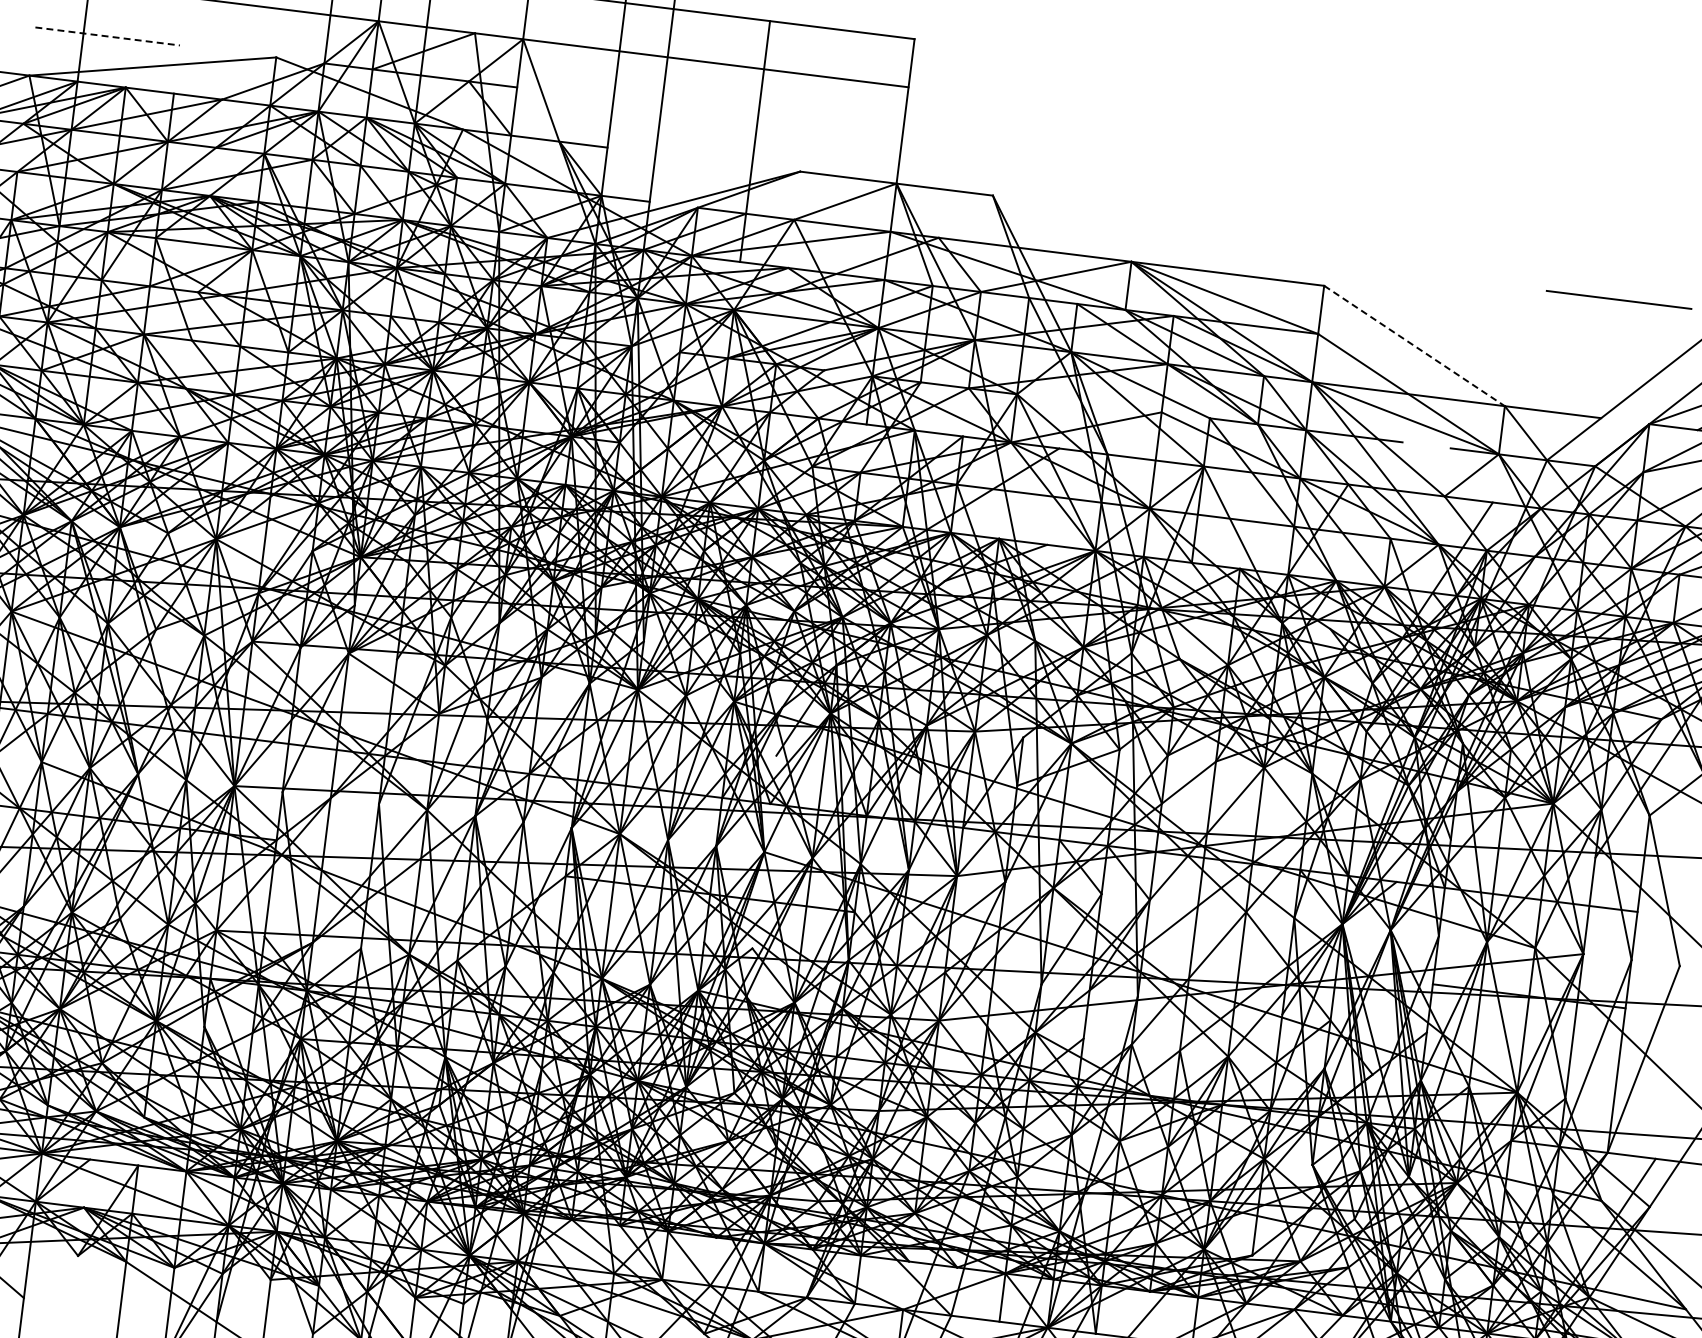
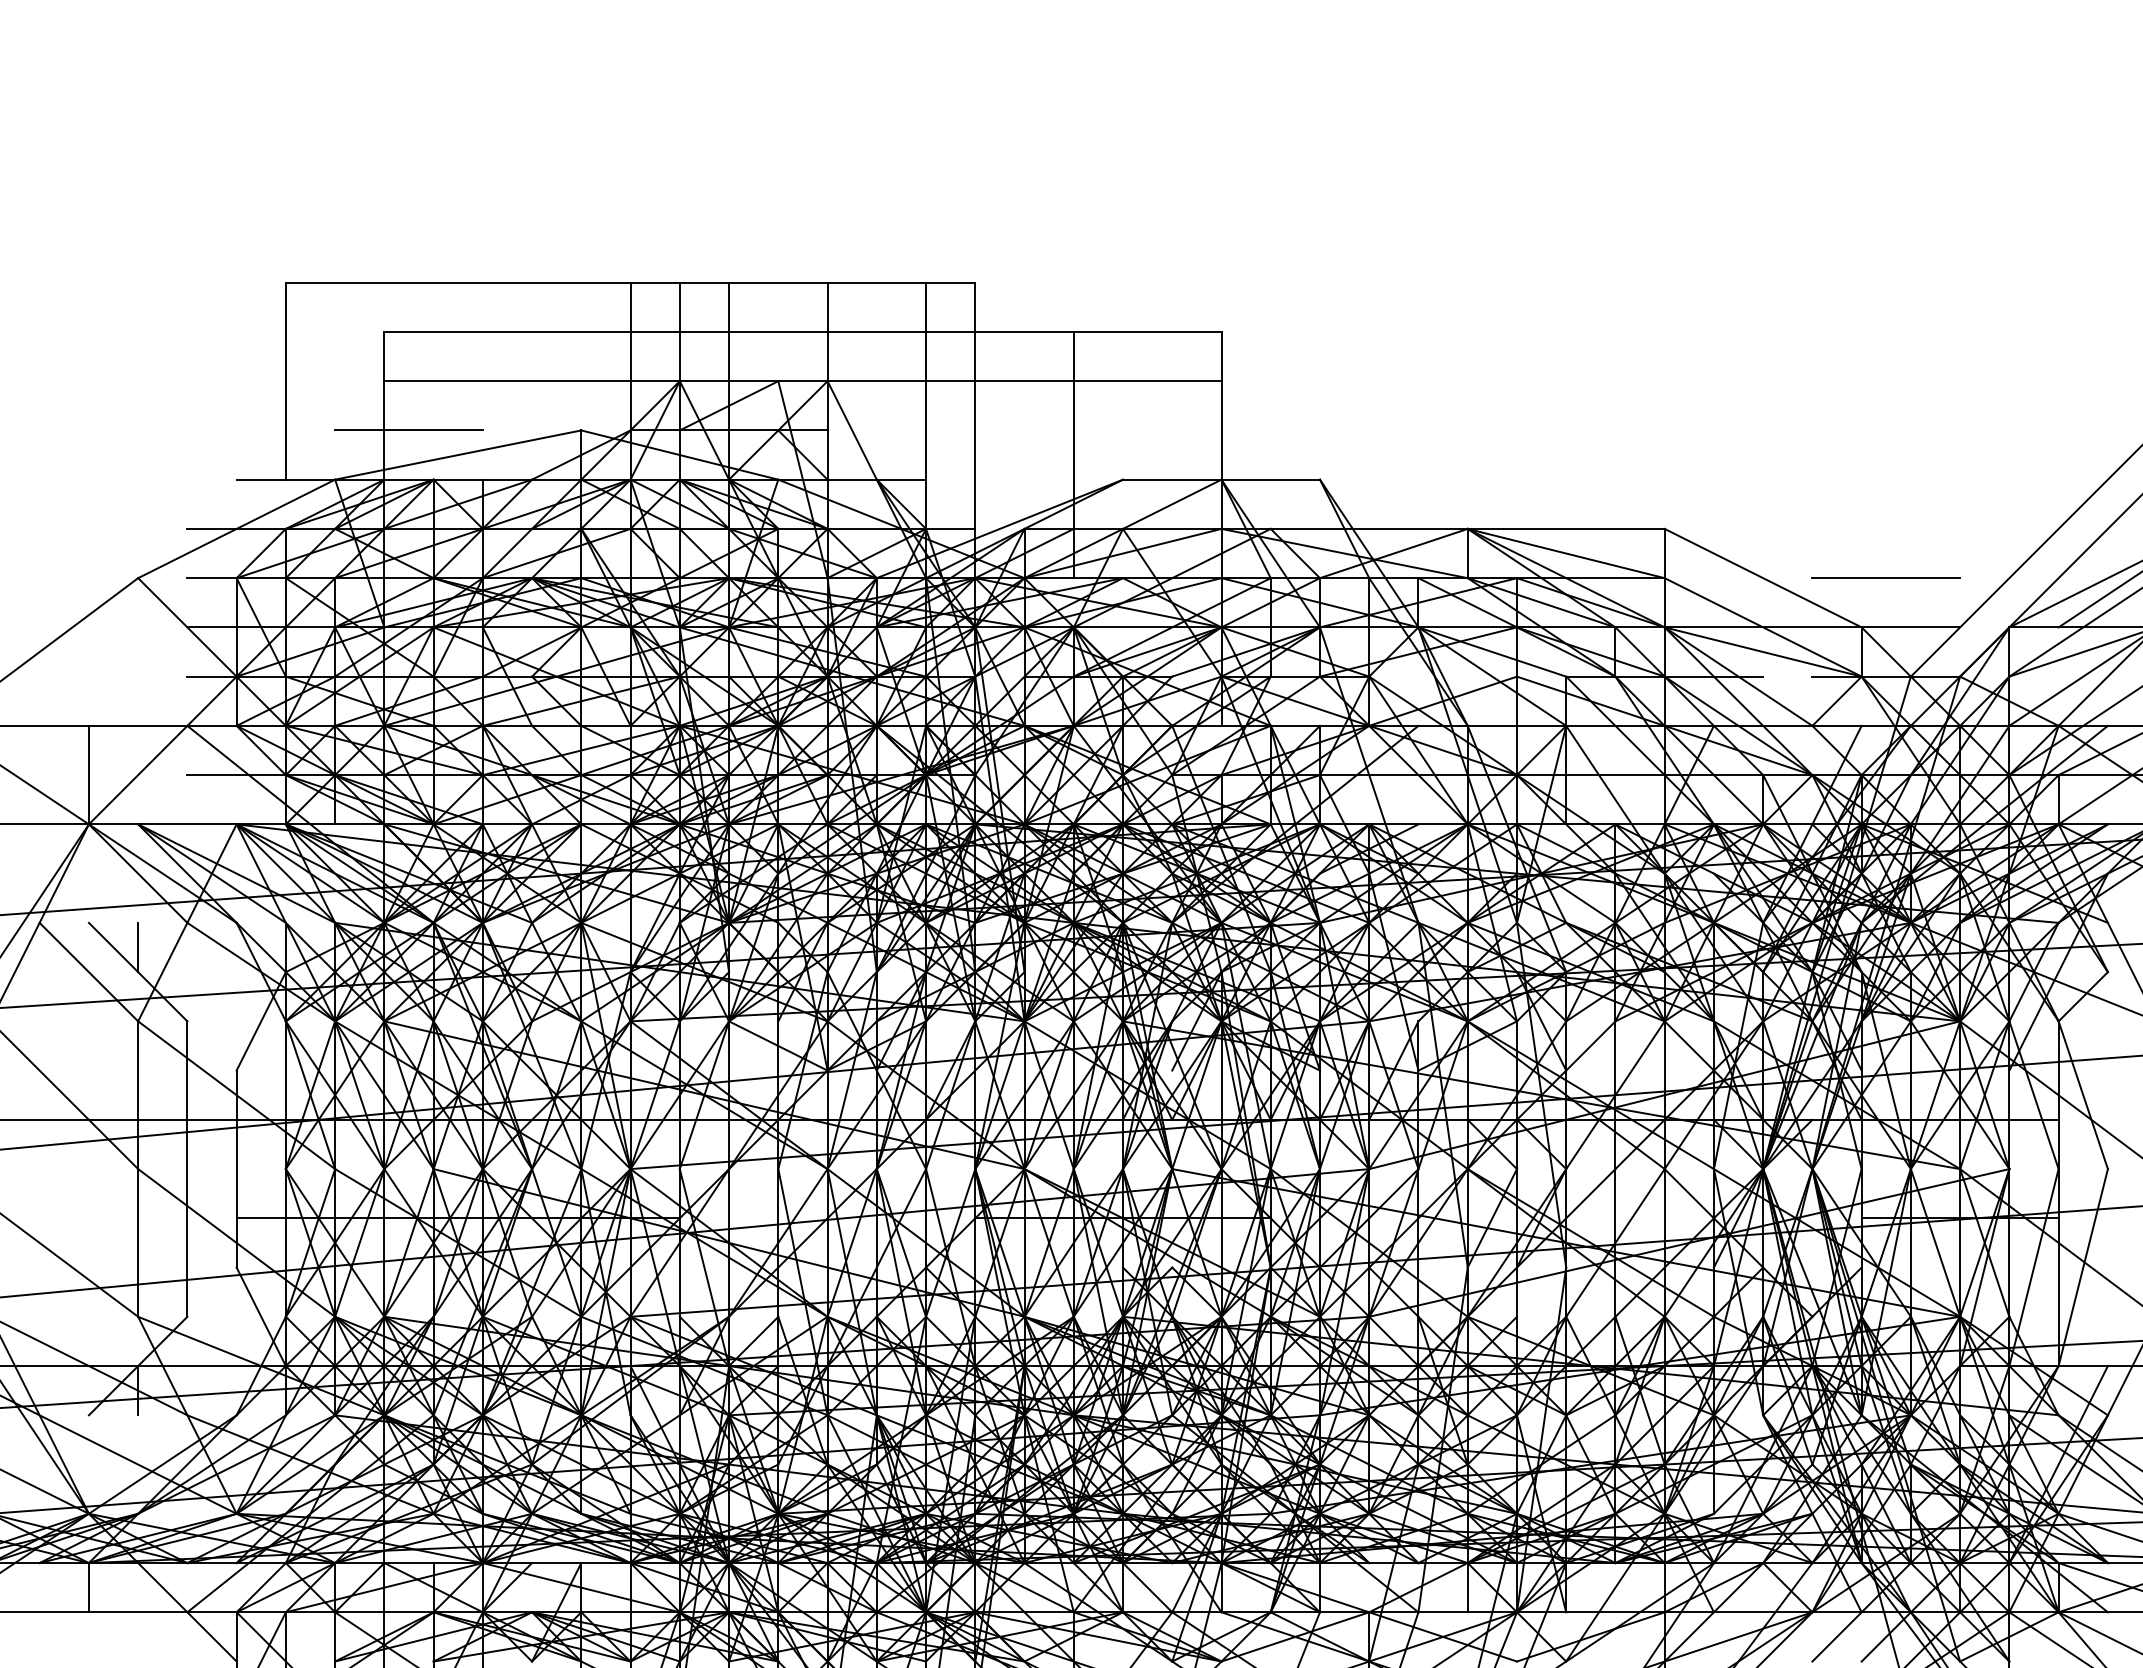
line: (107, 36) -> (408, 430), dashed -> solid
line: (1618, 299) -> (1885, 577), moved
line: (1414, 346) -> (1763, 578), dashed -> solid

